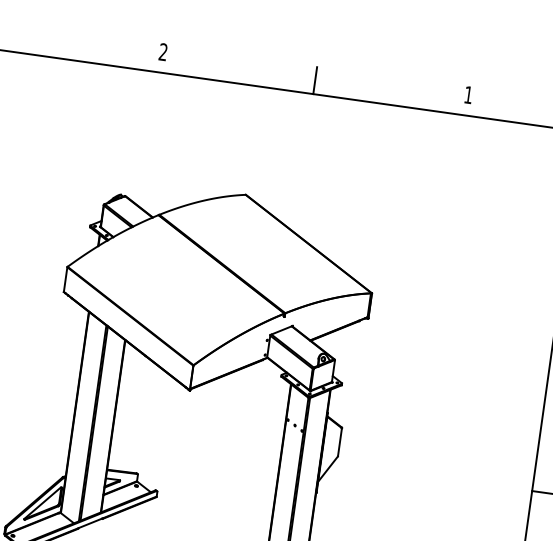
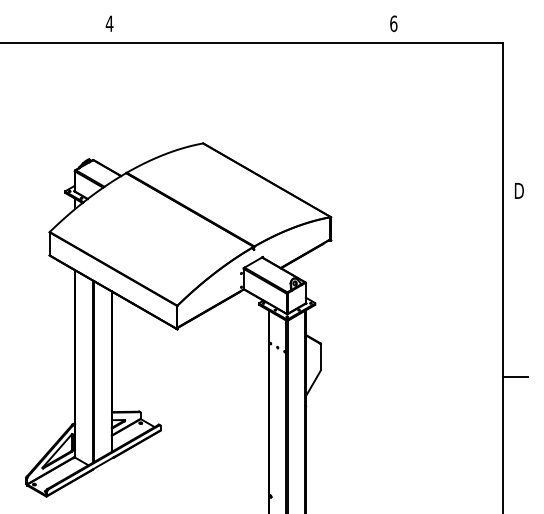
text: (163, 51) -> (109, 23), 2 -> 4
line: (314, 79) -> (251, 29), removed
text: (468, 94) -> (393, 23), 1 -> 6

